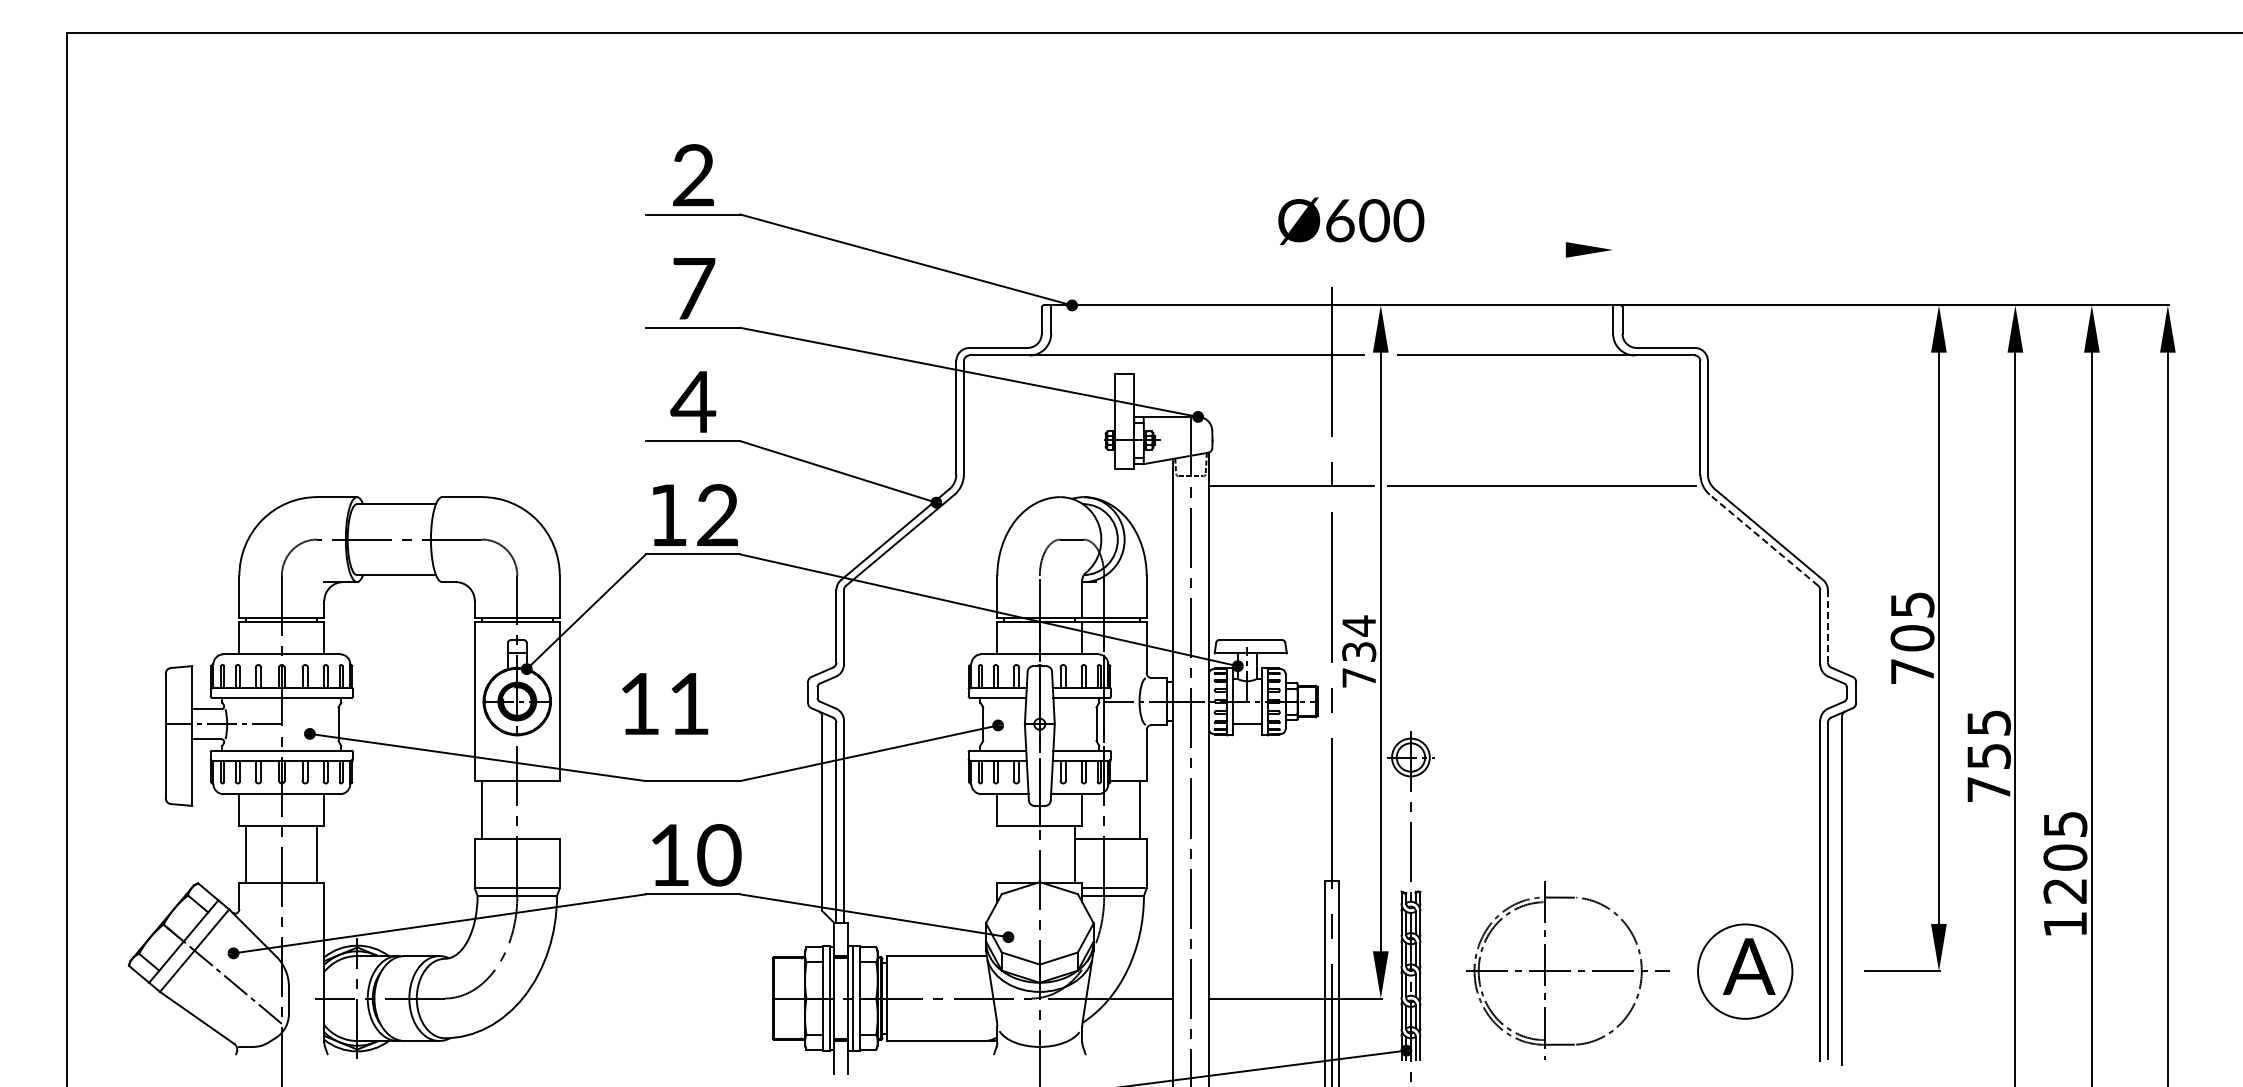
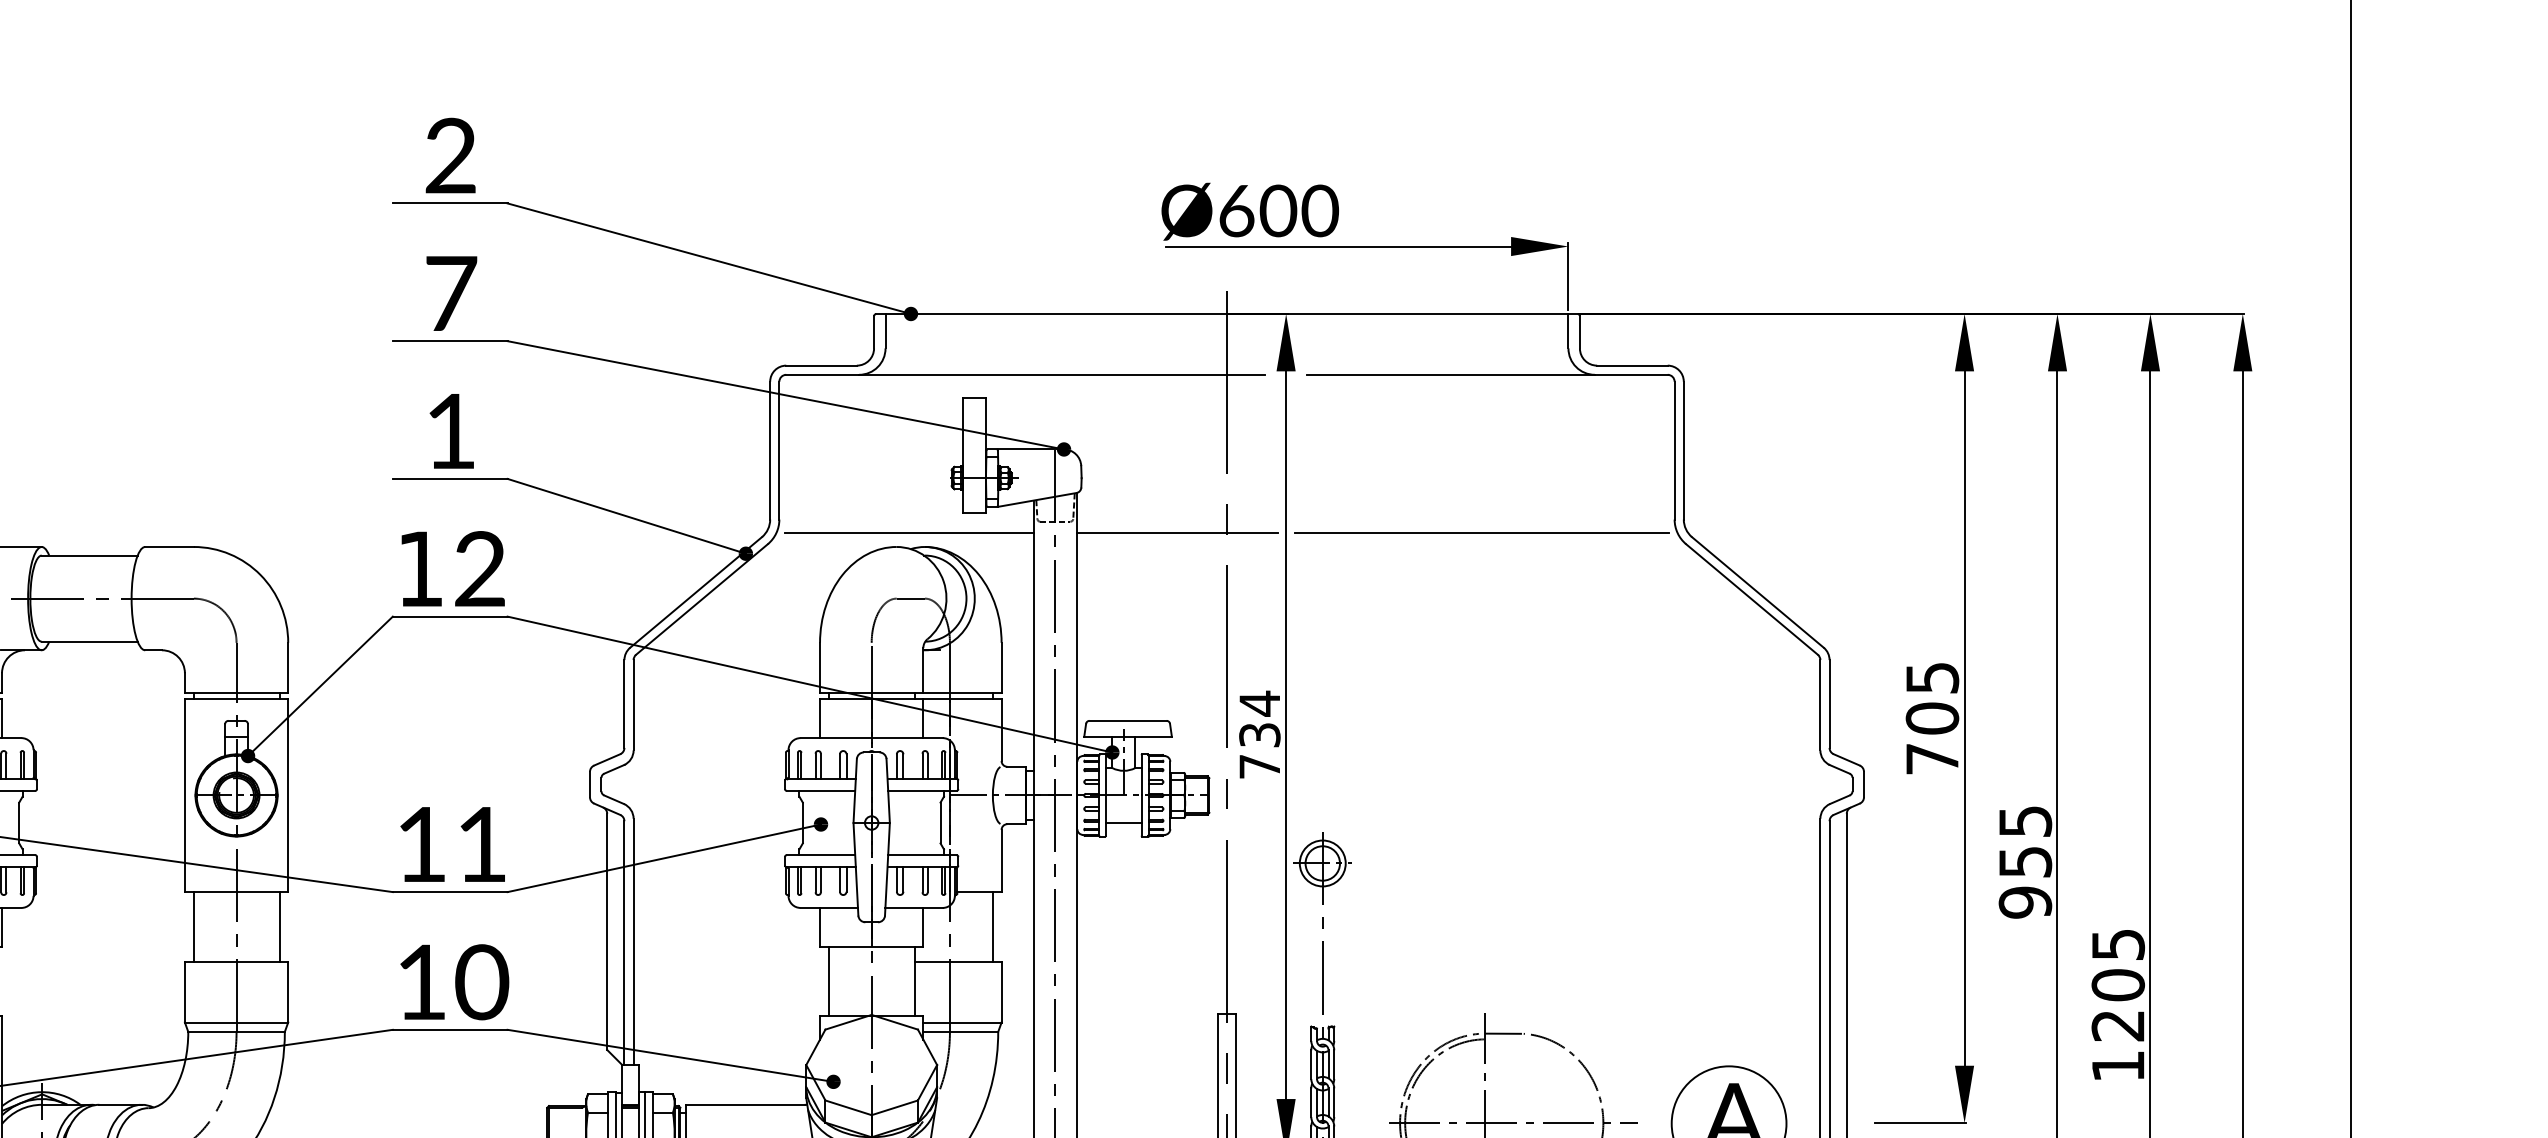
line: (1423, 249) -> (1338, 245), added
line: (1613, 274) -> (1568, 276), added
text: (693, 401) -> (450, 430), 4 -> 1
line: (1070, 485) -> (908, 532), added
line: (1764, 540) -> (1752, 599), dashed -> solid
line: (1827, 626) -> (1829, 704), dashed -> solid
text: (665, 703) -> (453, 844), moved
text: (1988, 789) -> (2024, 902), 755 -> 955
line: (552, 809) -> (279, 926), added
line: (1004, 854) -> (828, 981), added

